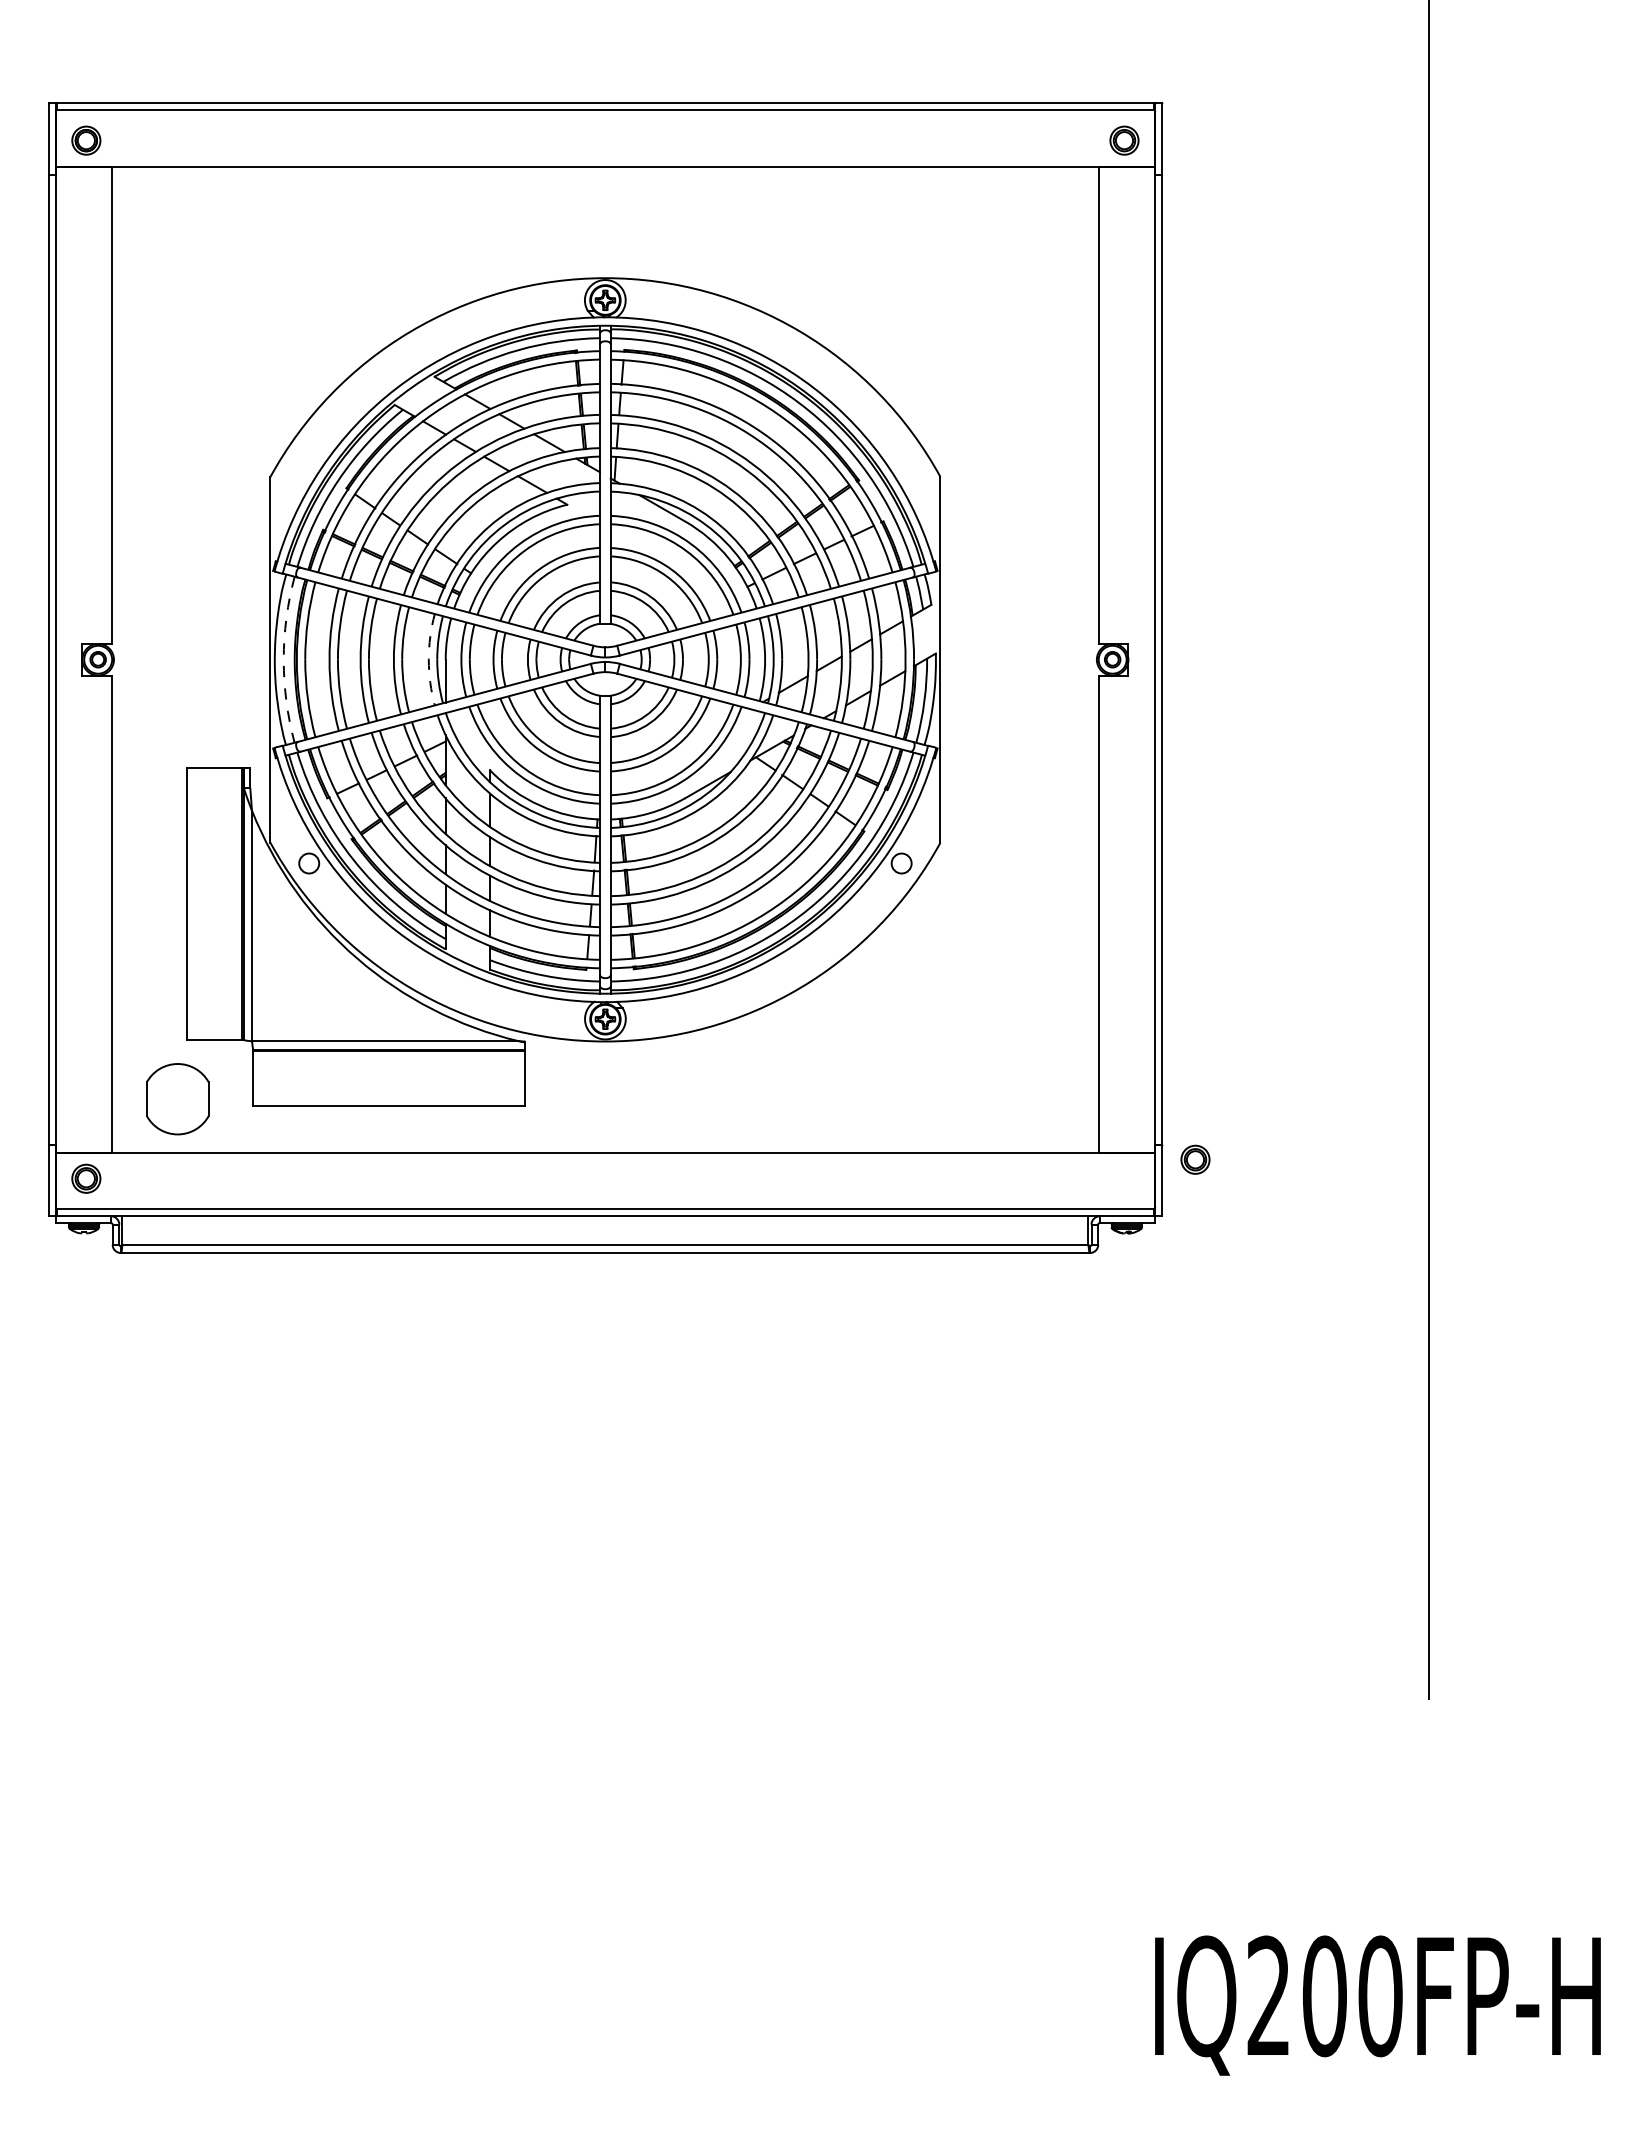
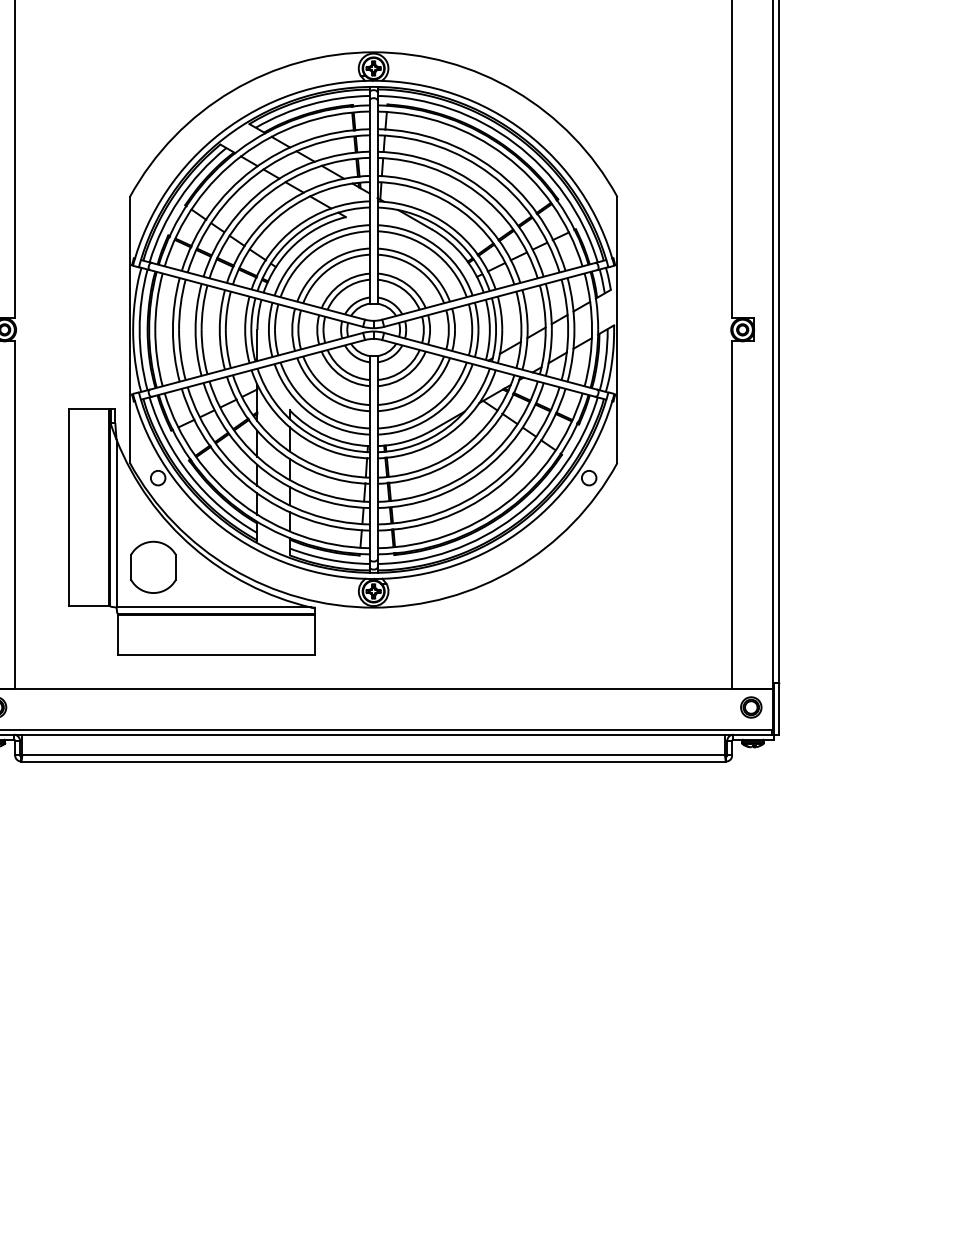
arc: (283, 659) -> (139, 329), dashed -> solid
arc: (428, 659) -> (244, 329), dashed -> solid
part: (177, 1099) -> (153, 567), moved
part: (1195, 1159) -> (751, 707), moved

